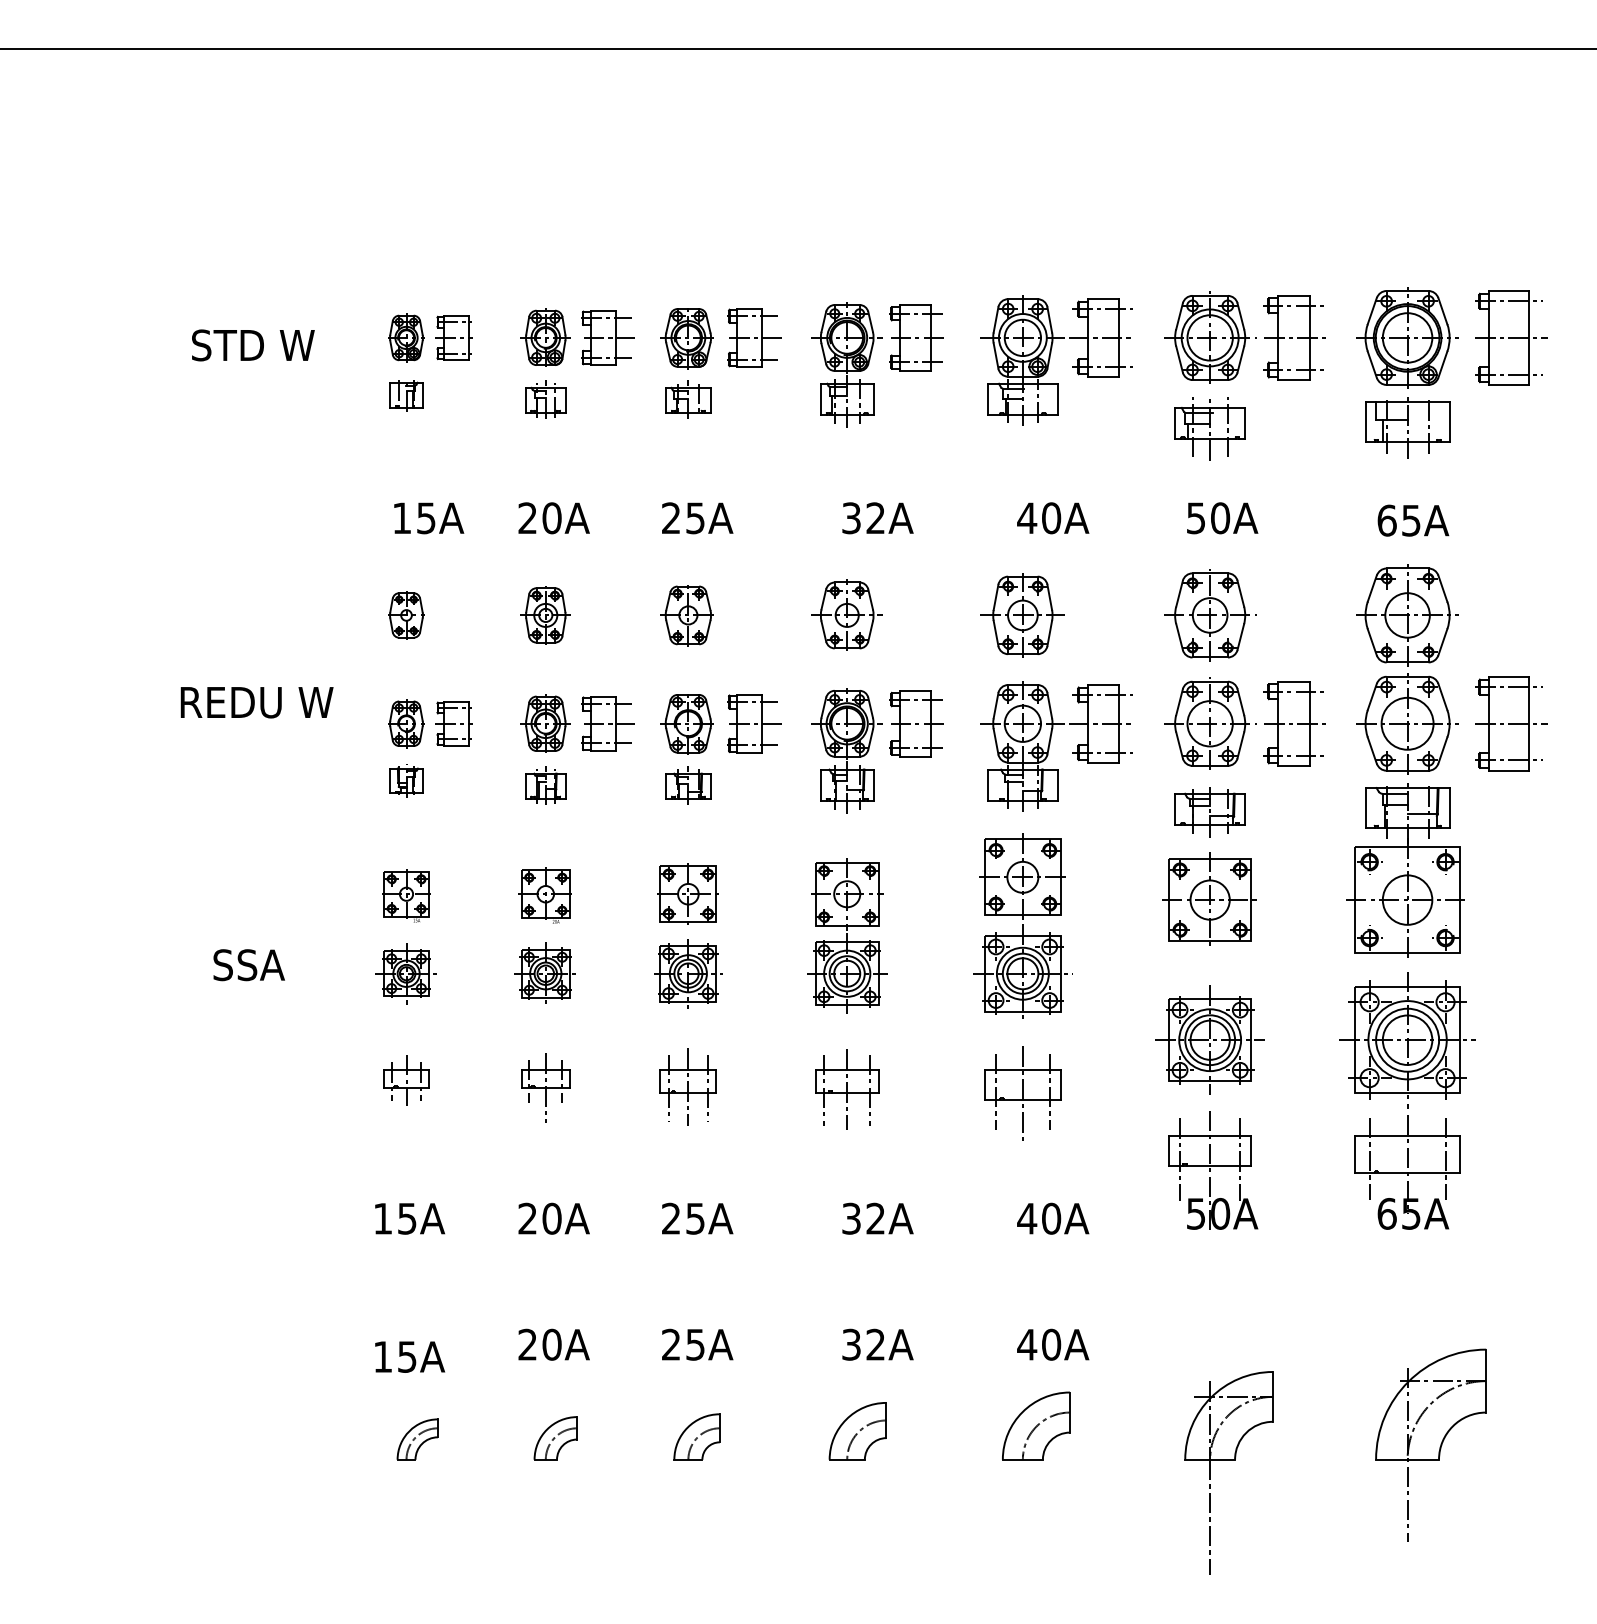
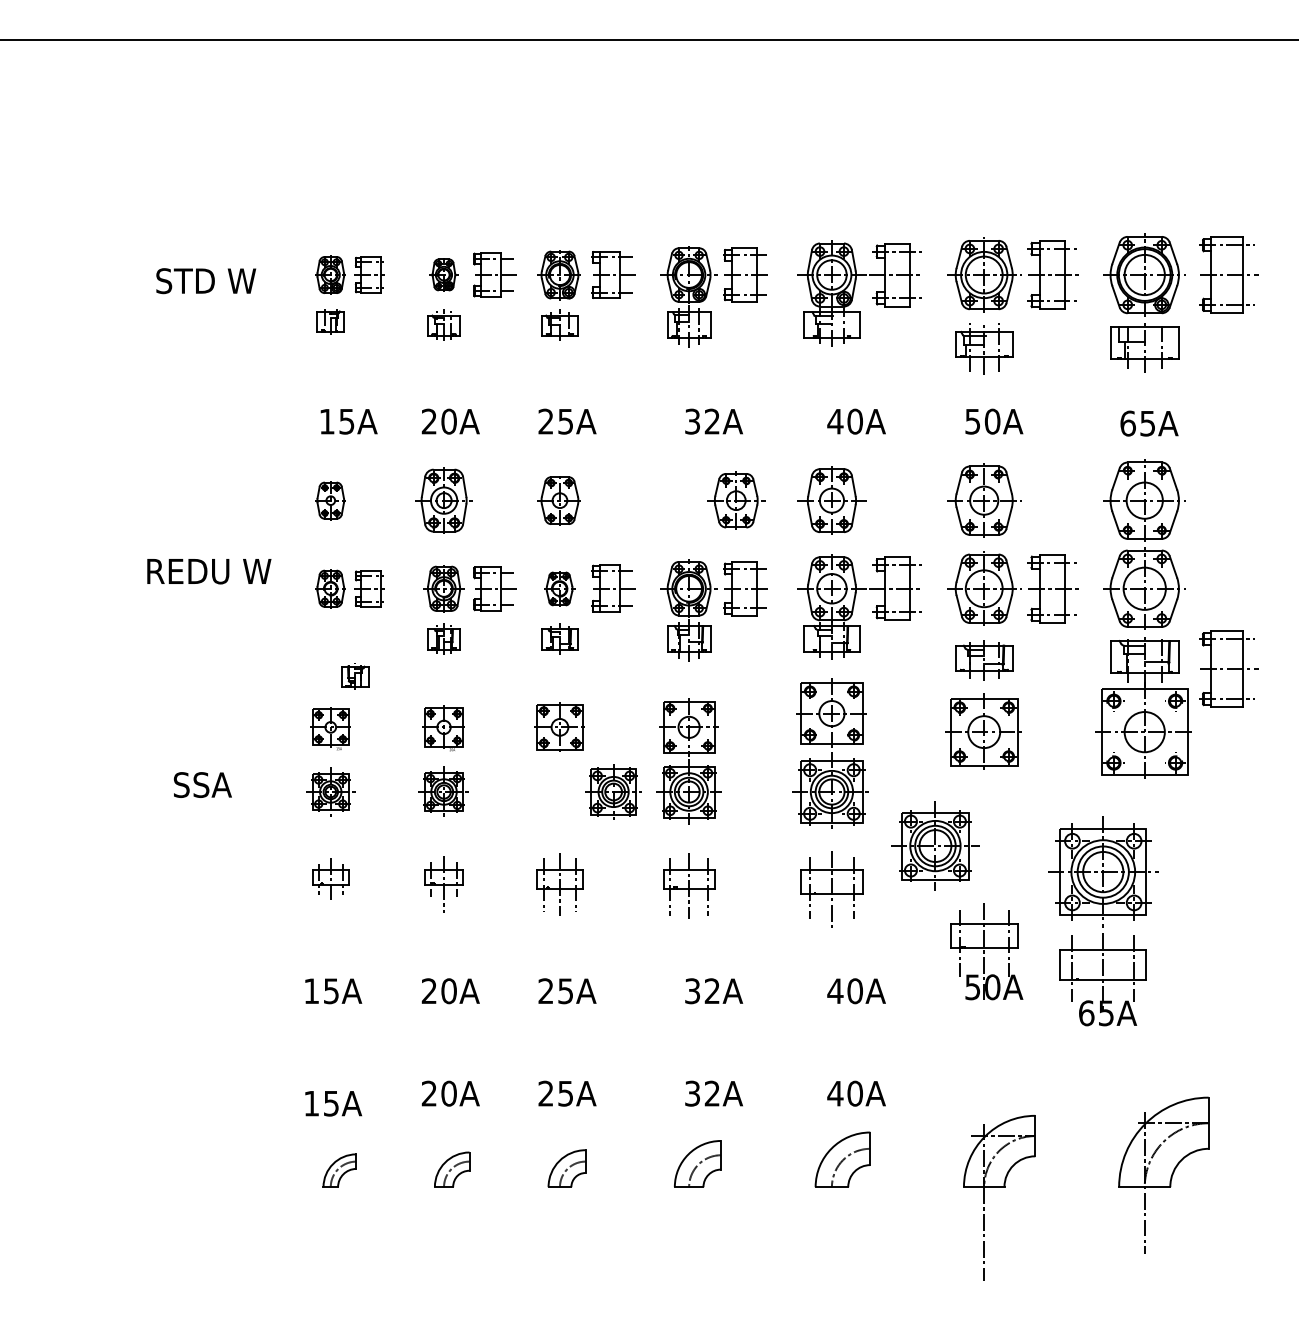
part: (545, 337) -> (443, 274), size x0.7
part: (846, 614) -> (735, 499), moved
part: (545, 615) -> (443, 500), size x1.4
part: (1511, 723) -> (1229, 669), moved
part: (686, 724) -> (558, 589), size x0.7
part: (406, 780) -> (355, 676), moved
part: (688, 973) -> (613, 791), moved
part: (1209, 1039) -> (934, 845), moved
part: (1407, 1100) -> (1103, 921), moved

